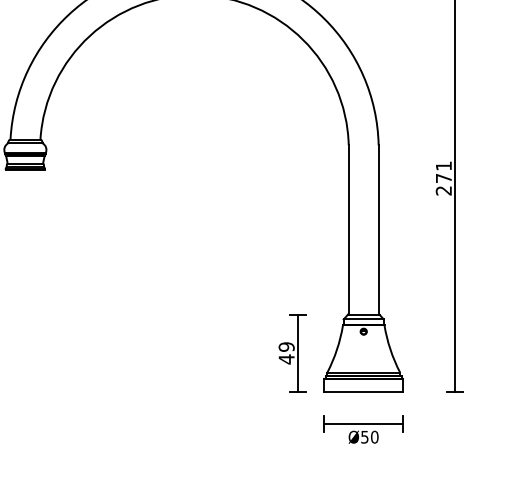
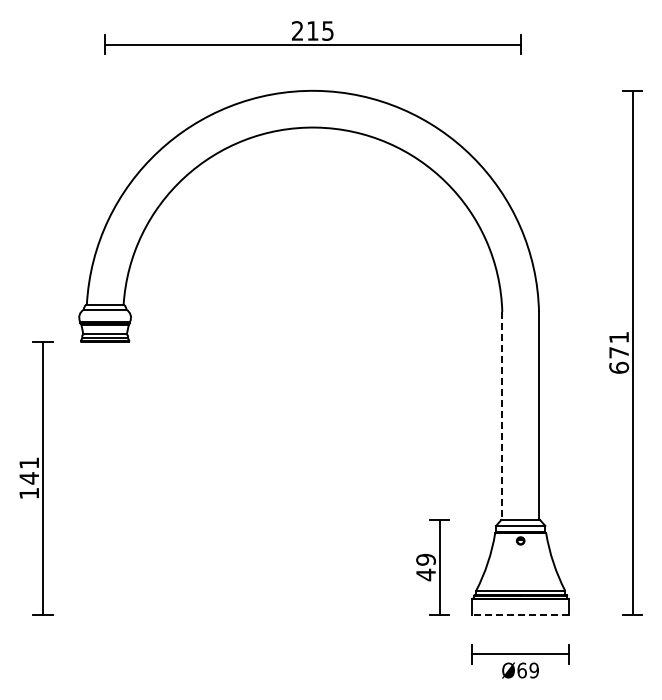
text: (444, 190) -> (619, 367), 271 -> 671
line: (348, 230) -> (502, 416), solid -> dashed
line: (363, 391) -> (520, 614), solid -> dashed
text: (369, 437) -> (527, 670), Ø50 -> Ø69

